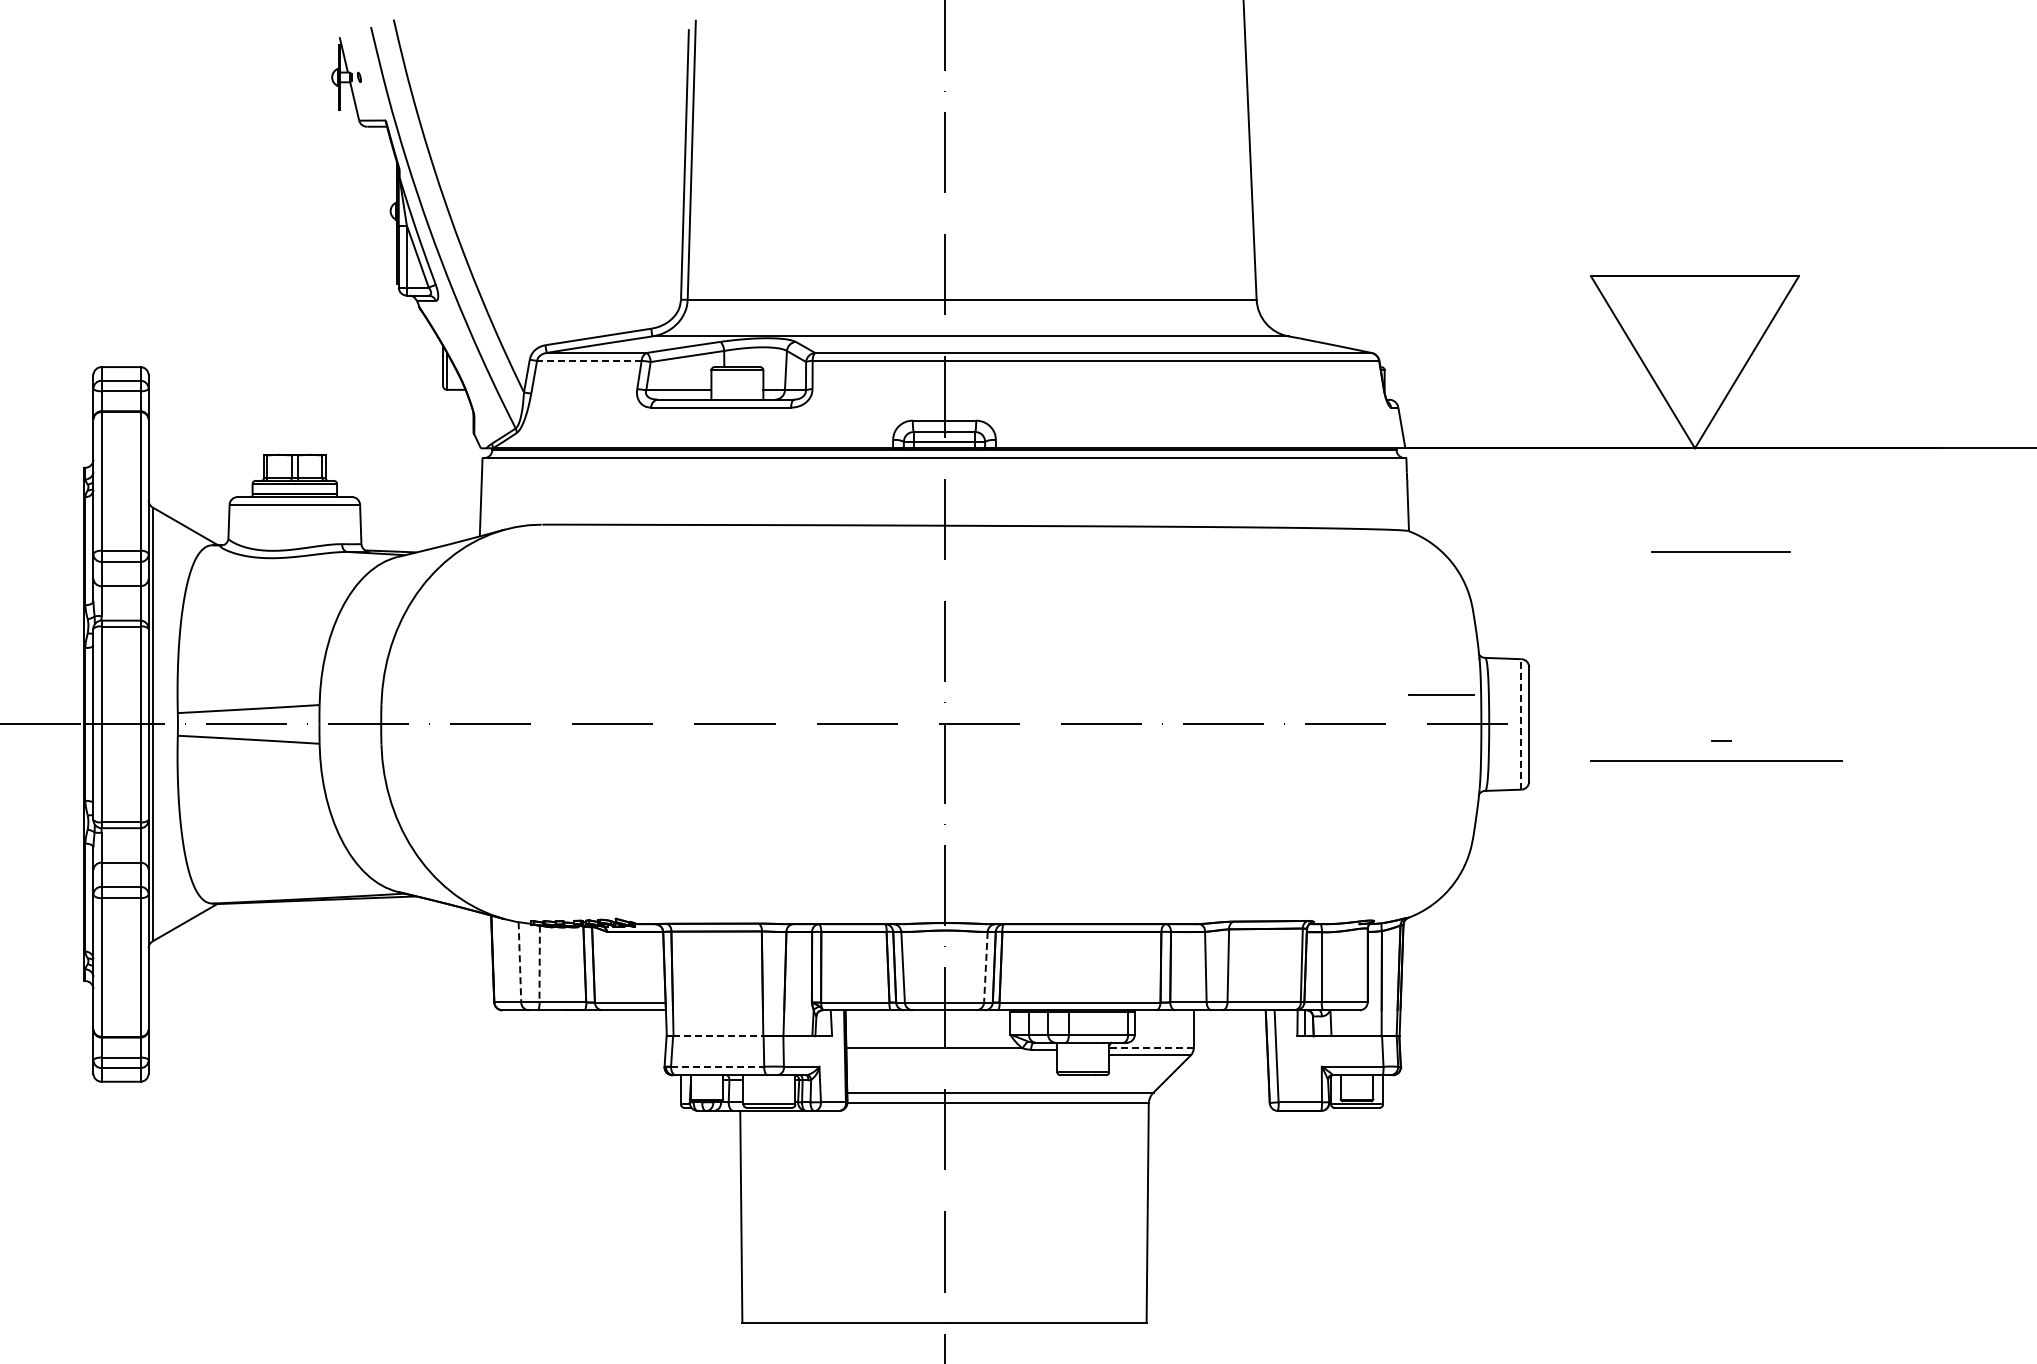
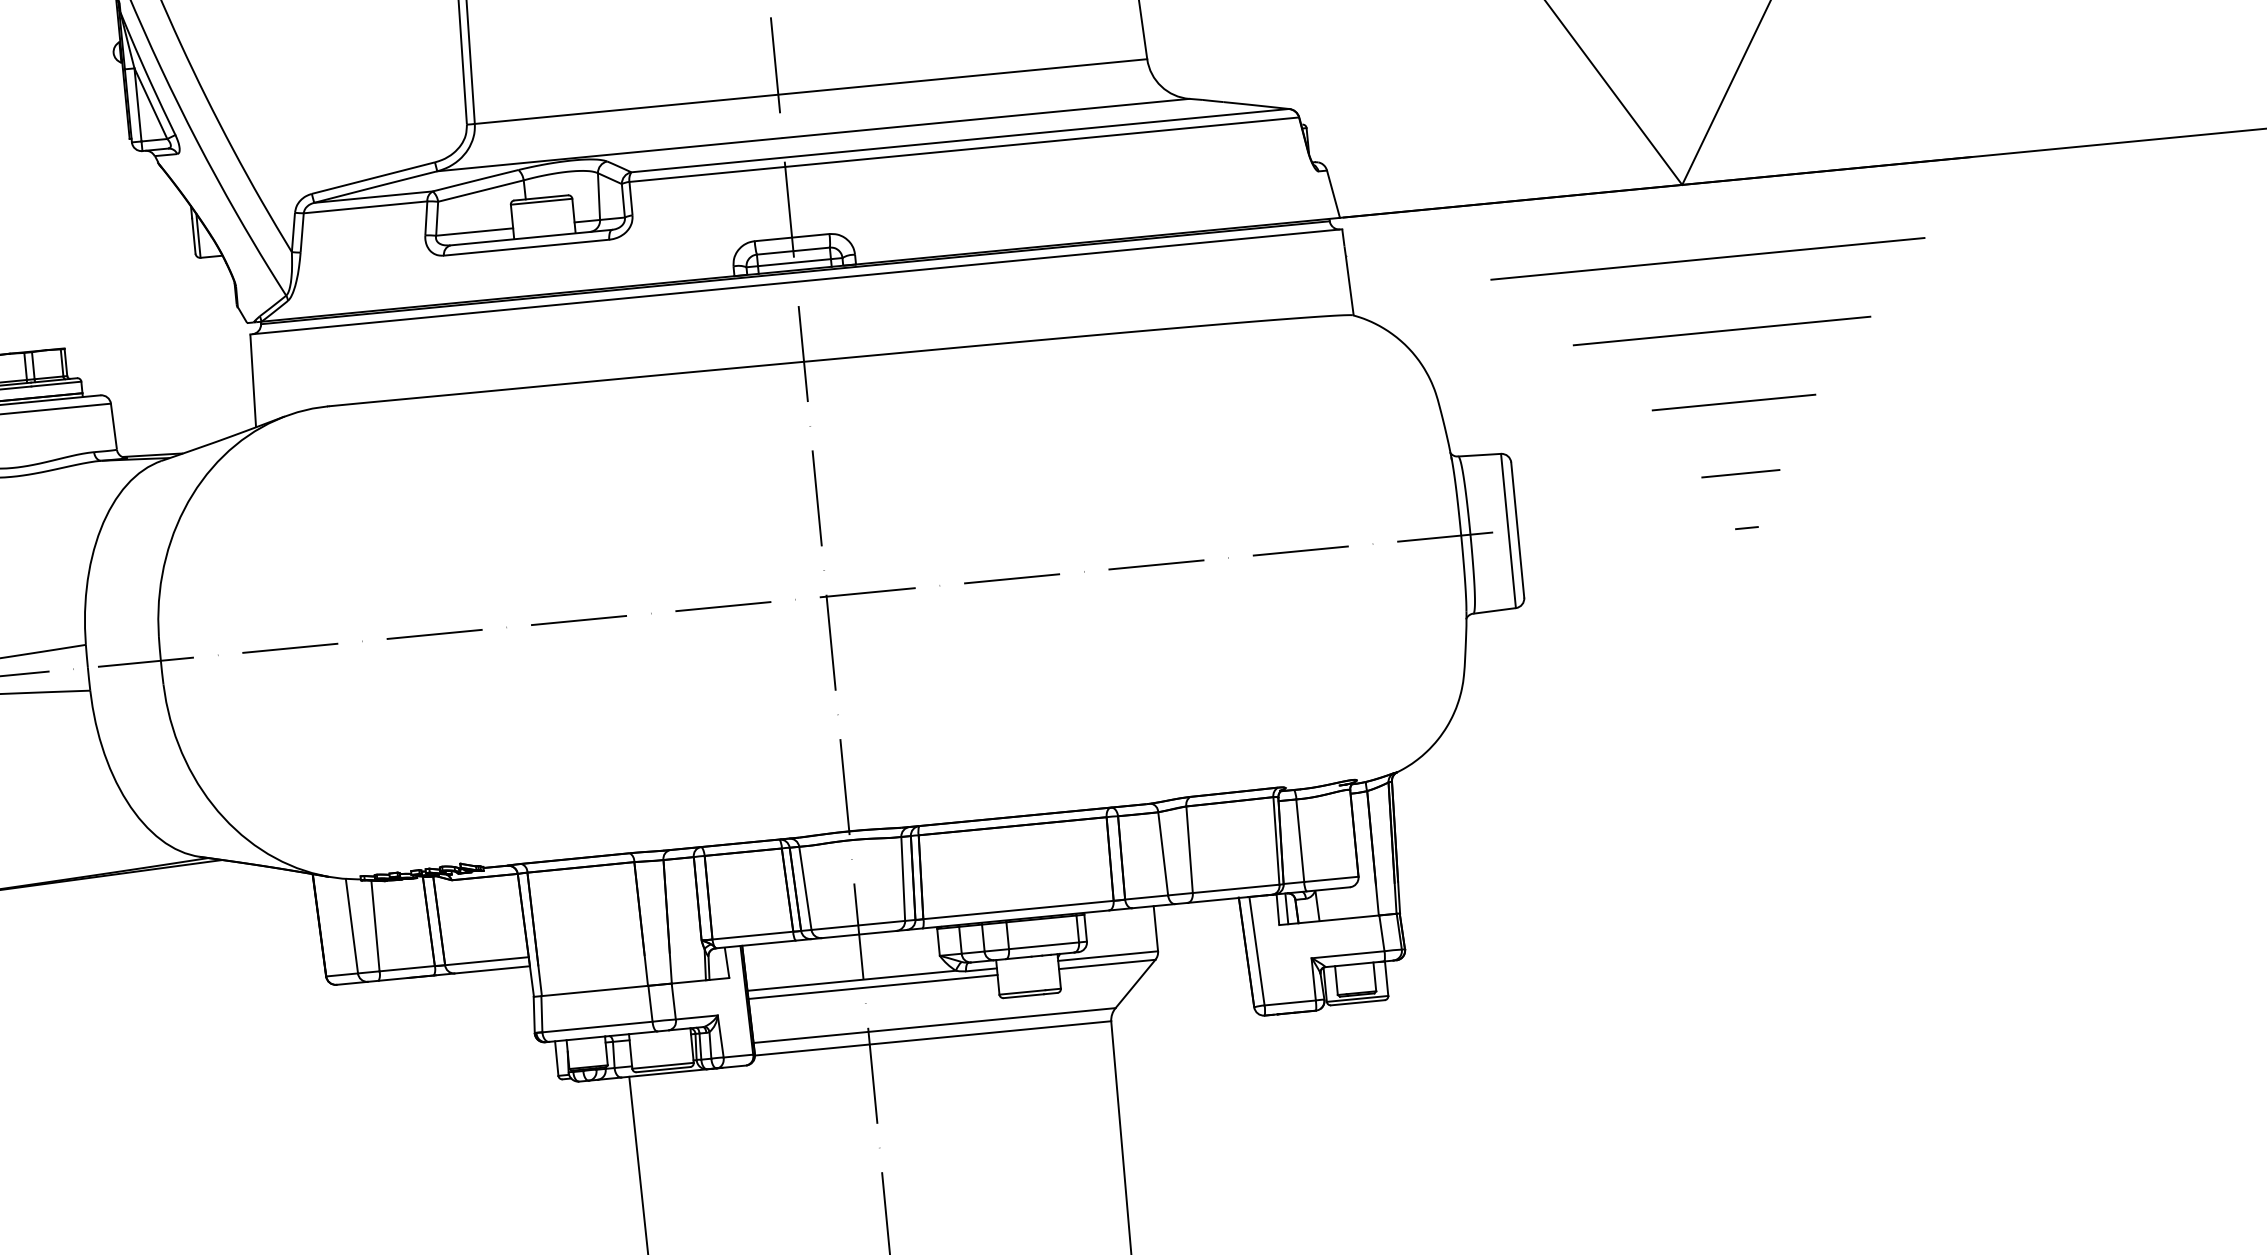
line: (588, 360) -> (364, 207), dashed -> solid
line: (1710, 512) -> (1707, 259), added
line: (1720, 551) -> (1733, 402), moved
line: (1441, 694) -> (1740, 472), moved
line: (1521, 723) -> (1508, 529), dashed -> solid
line: (1716, 760) -> (1721, 330), moved
line: (519, 962) -> (351, 926), dashed -> solid
line: (539, 964) -> (375, 926), dashed -> solid
line: (985, 967) -> (902, 879), dashed -> solid
line: (718, 1036) -> (595, 991), dashed -> solid
line: (1150, 1048) -> (1107, 956), dashed -> solid
line: (951, 1055) -> (872, 987), added
line: (717, 1066) -> (597, 1026), dashed -> solid

